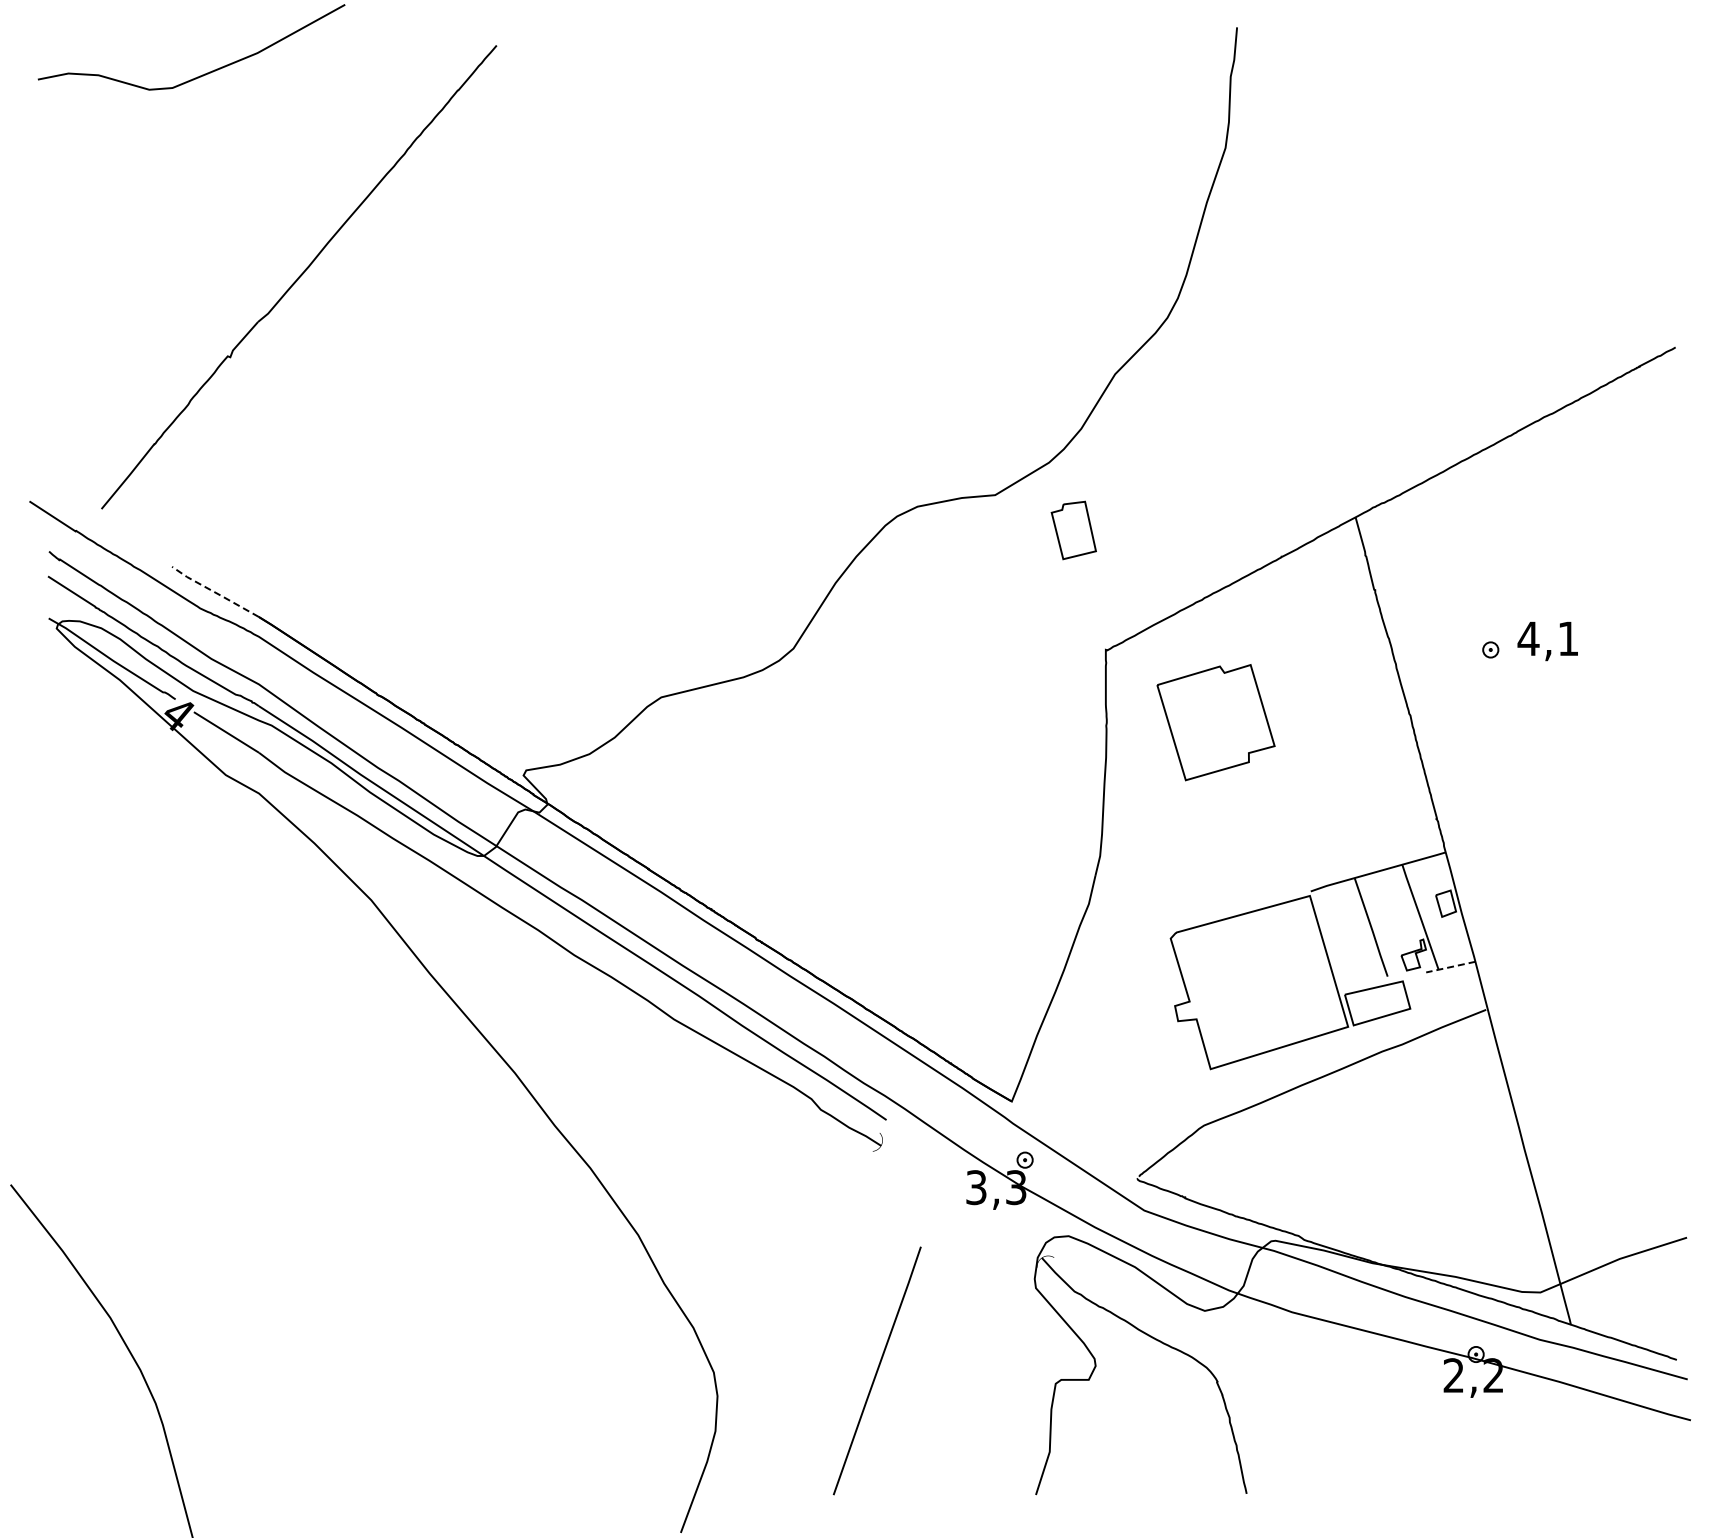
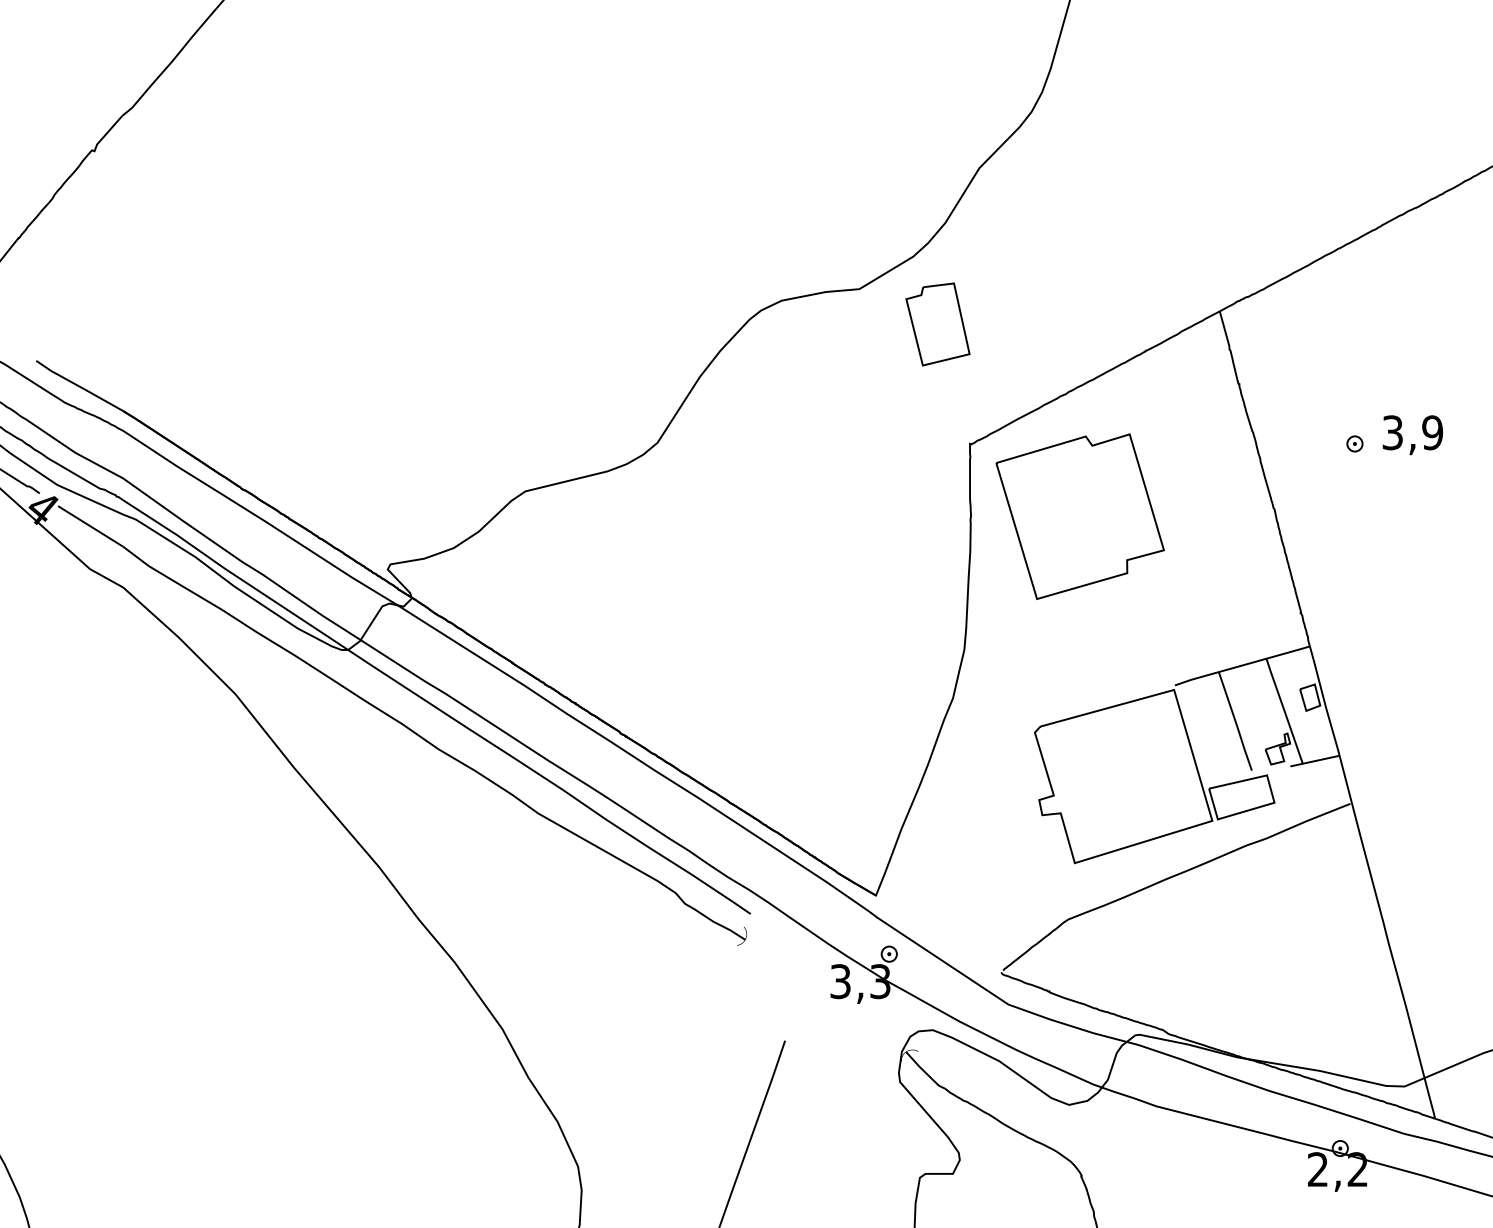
part: (1073, 530) -> (937, 324), size x1.43
line: (214, 592) -> (78, 386), dashed -> solid
text: (1547, 638) -> (1411, 432), 4,1 -> 3,9
part: (1215, 722) -> (1079, 516), size x1.43
line: (1450, 967) -> (1314, 761), dashed -> solid

